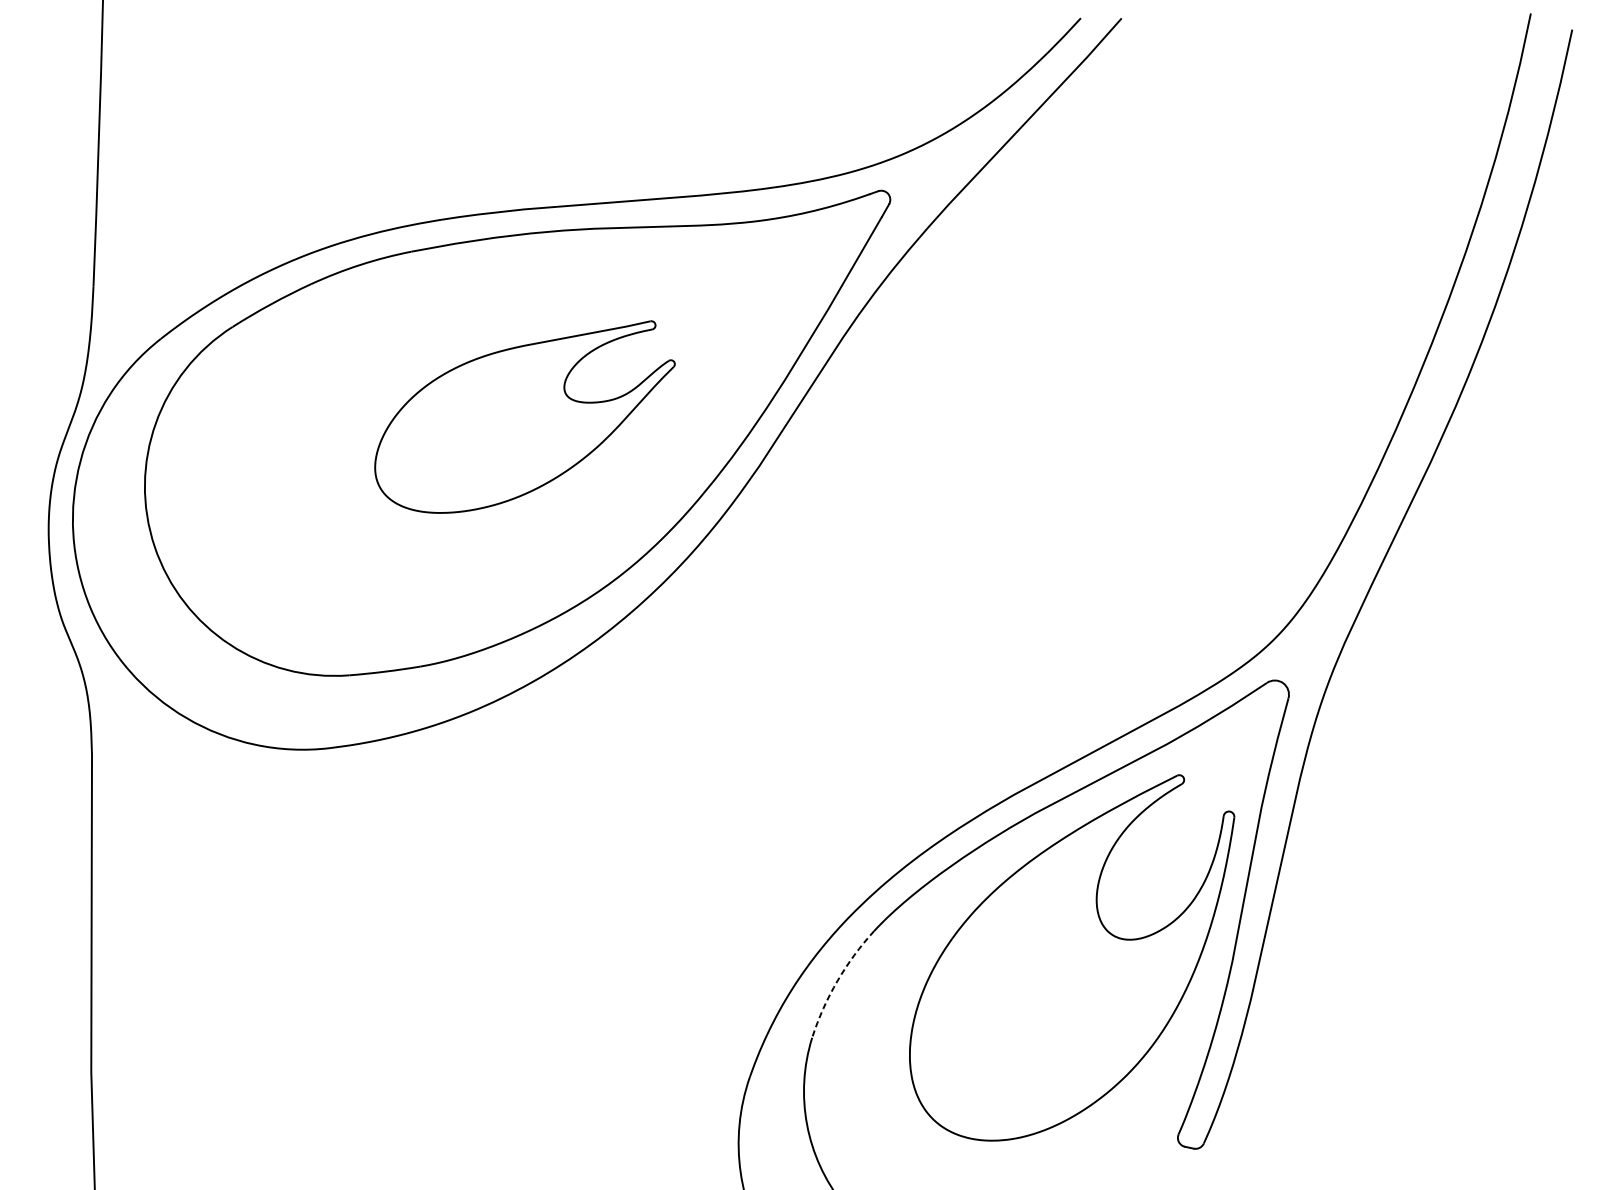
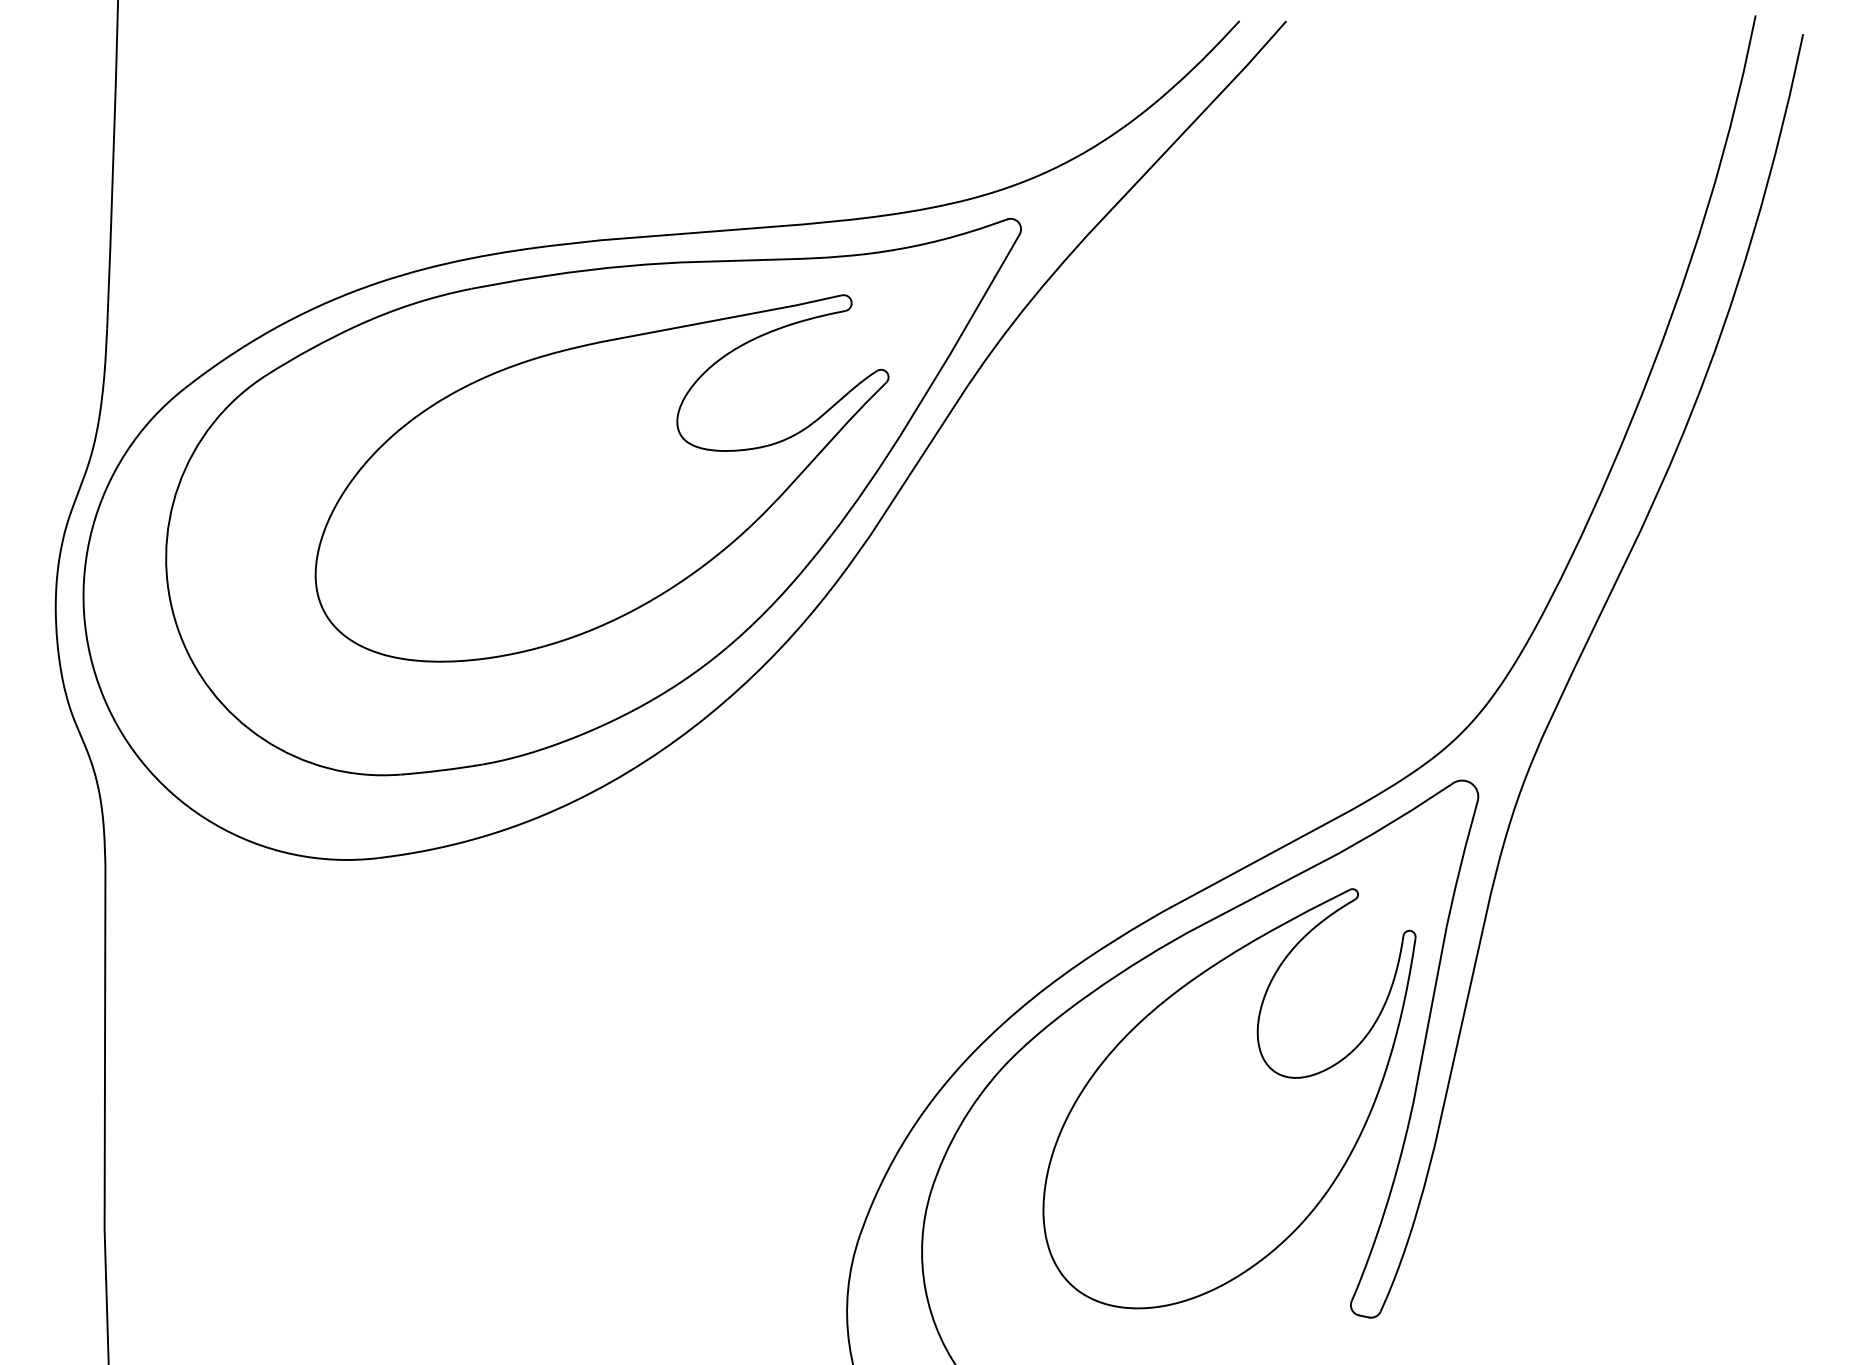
part: (524, 417) -> (601, 478), size x1.67
arc: (837, 981) -> (960, 1125), dashed -> solid

